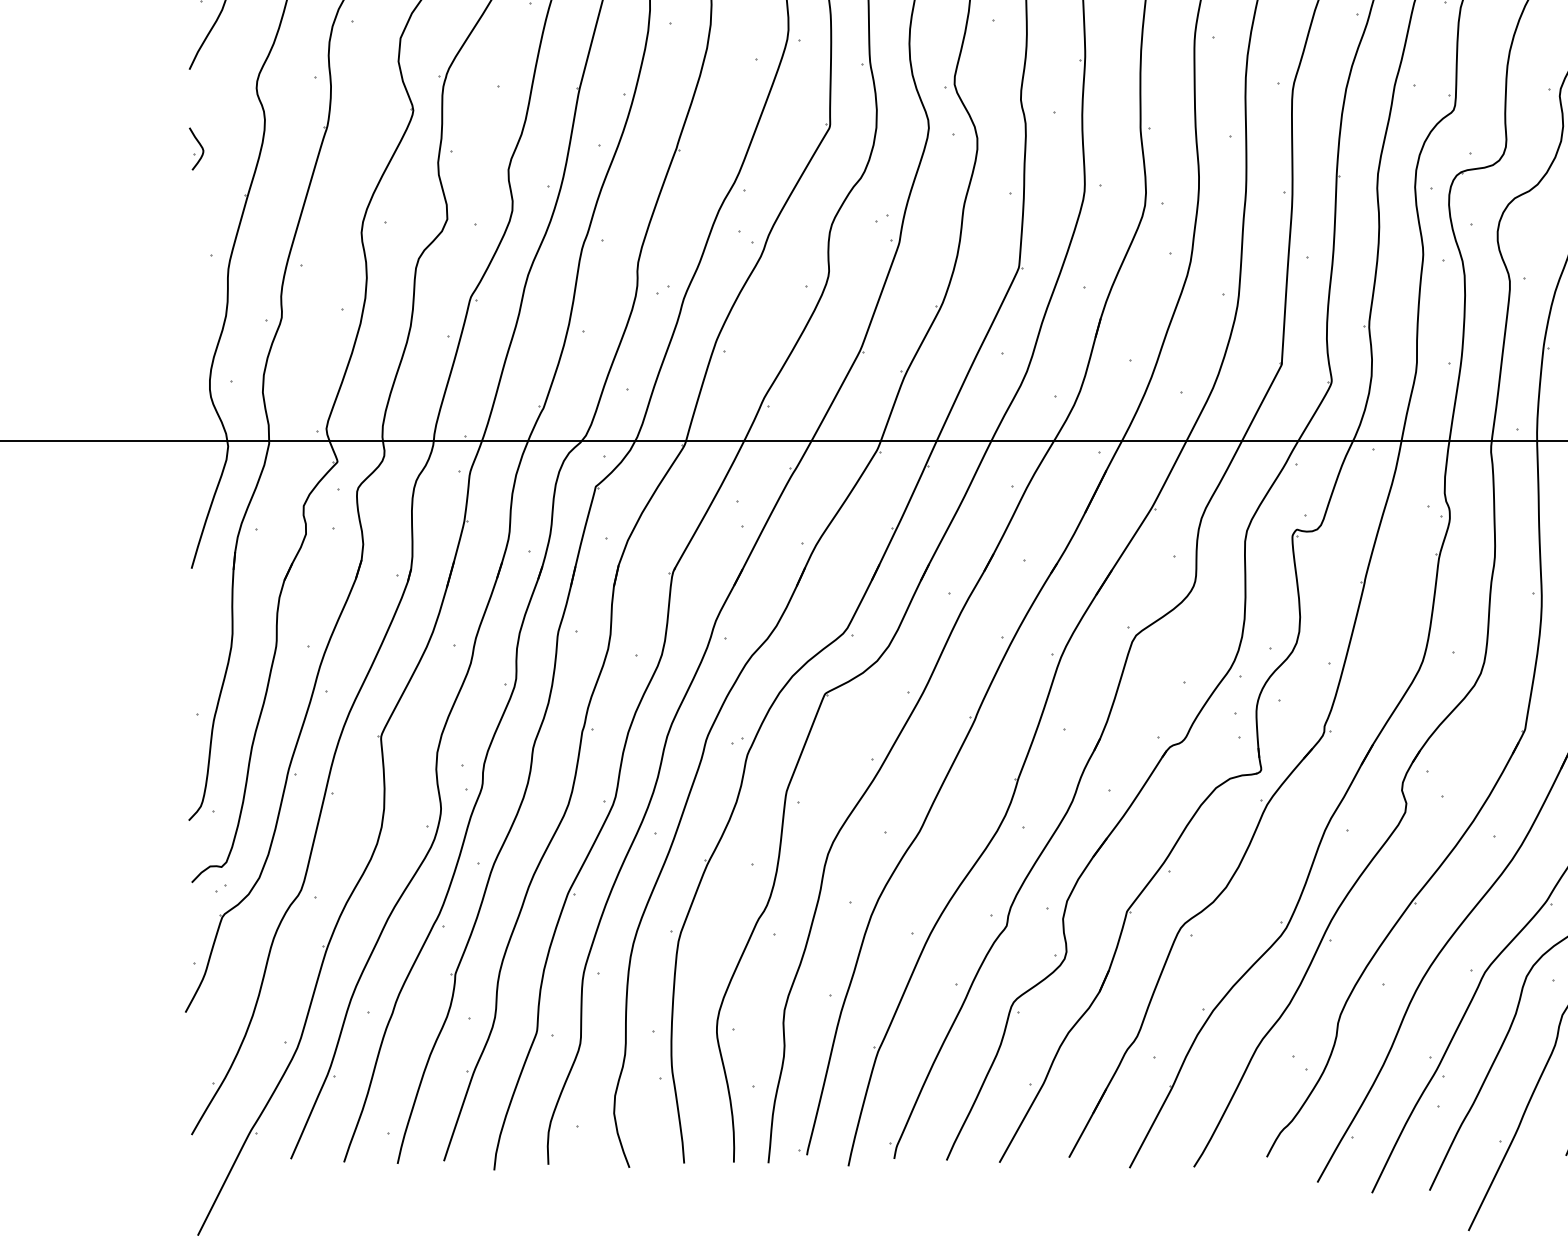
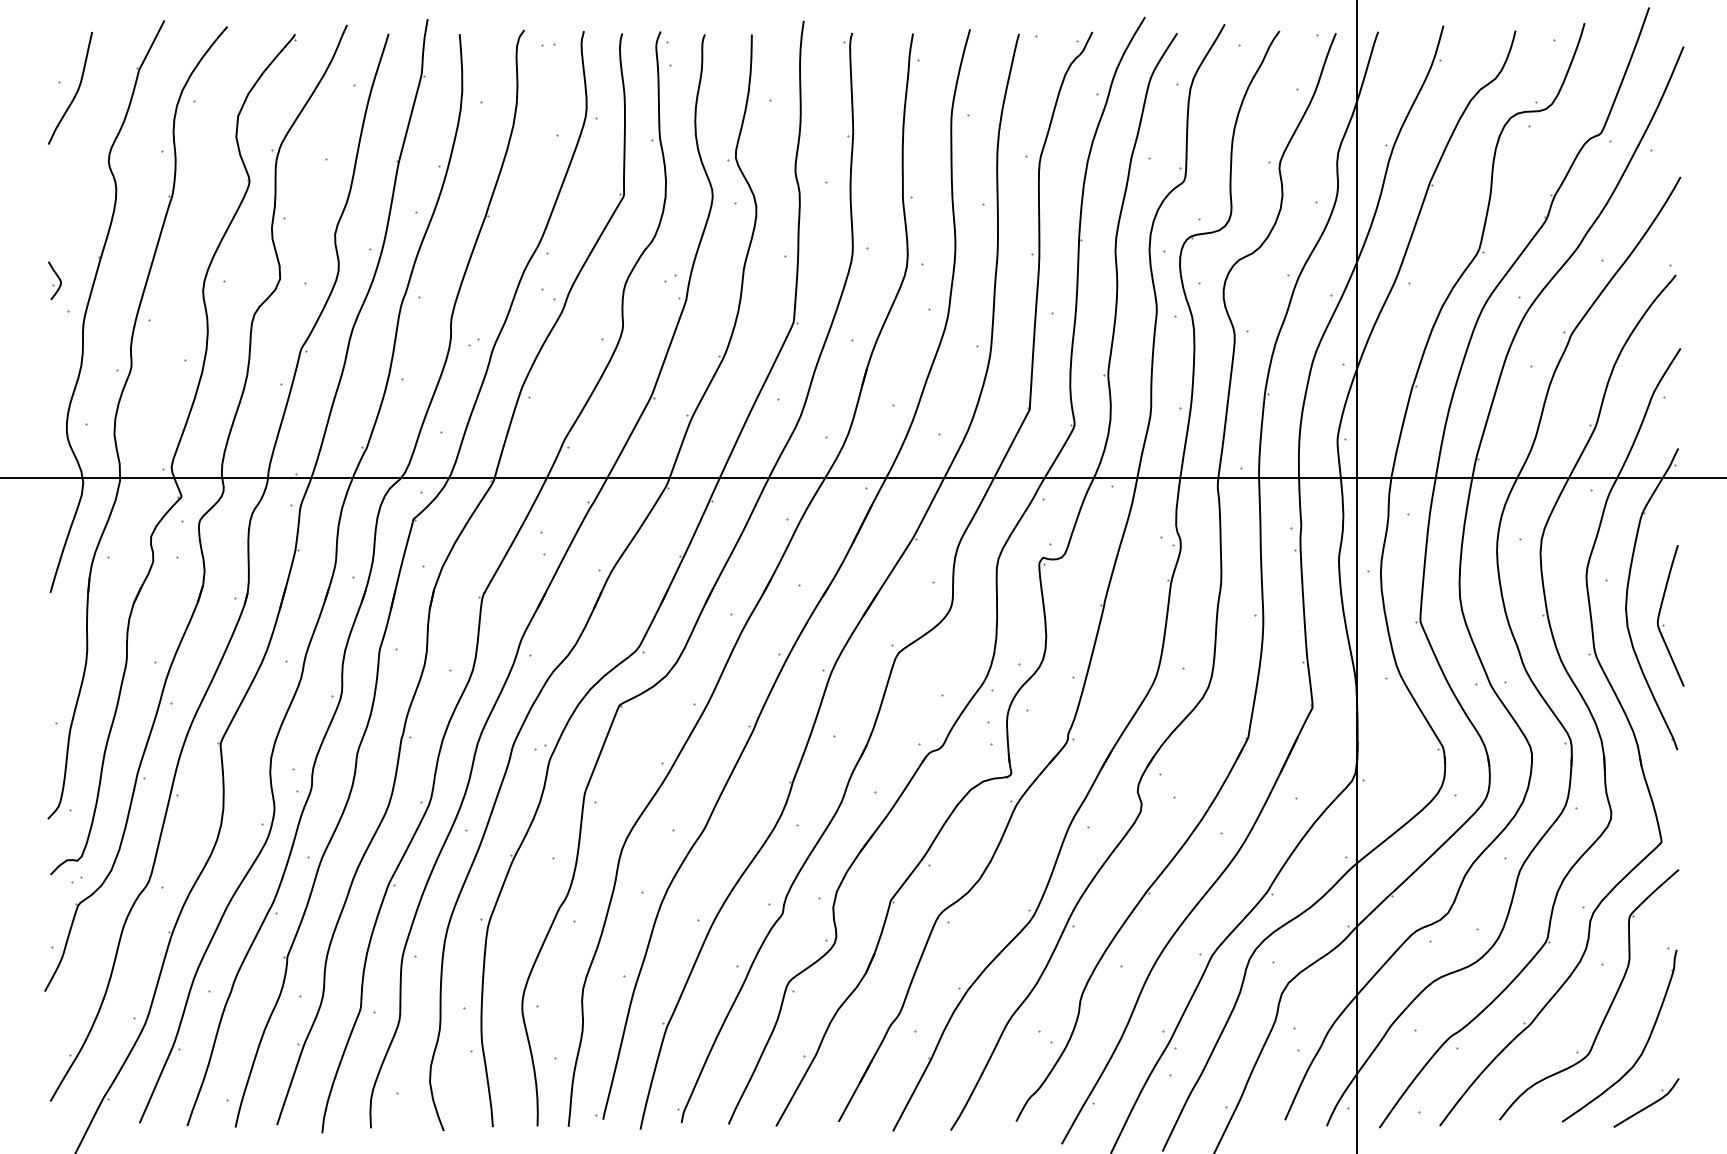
part: (196, 148) -> (54, 280), moved

